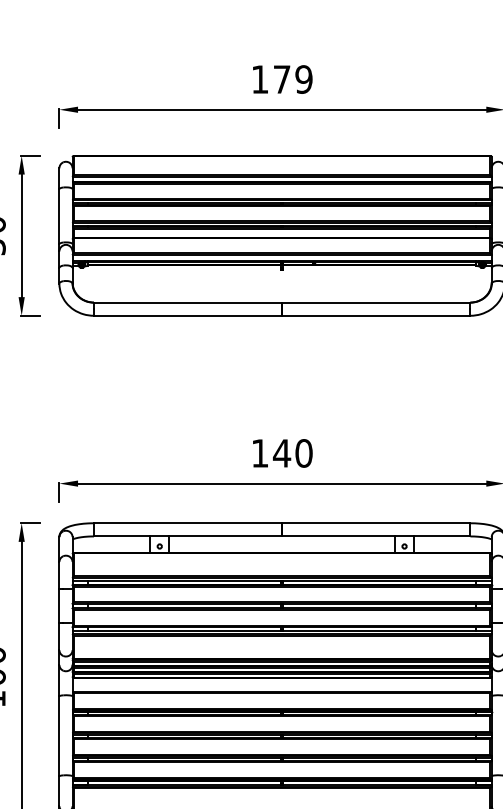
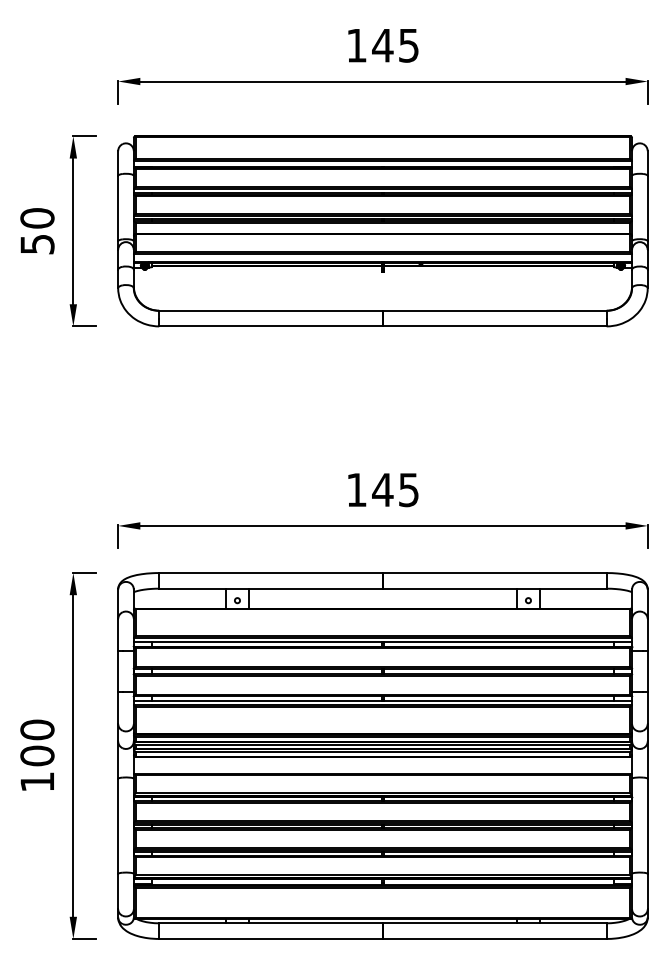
text: (292, 79) -> (395, 45), 179 -> 145
text: (303, 452) -> (408, 489), 140 -> 145

